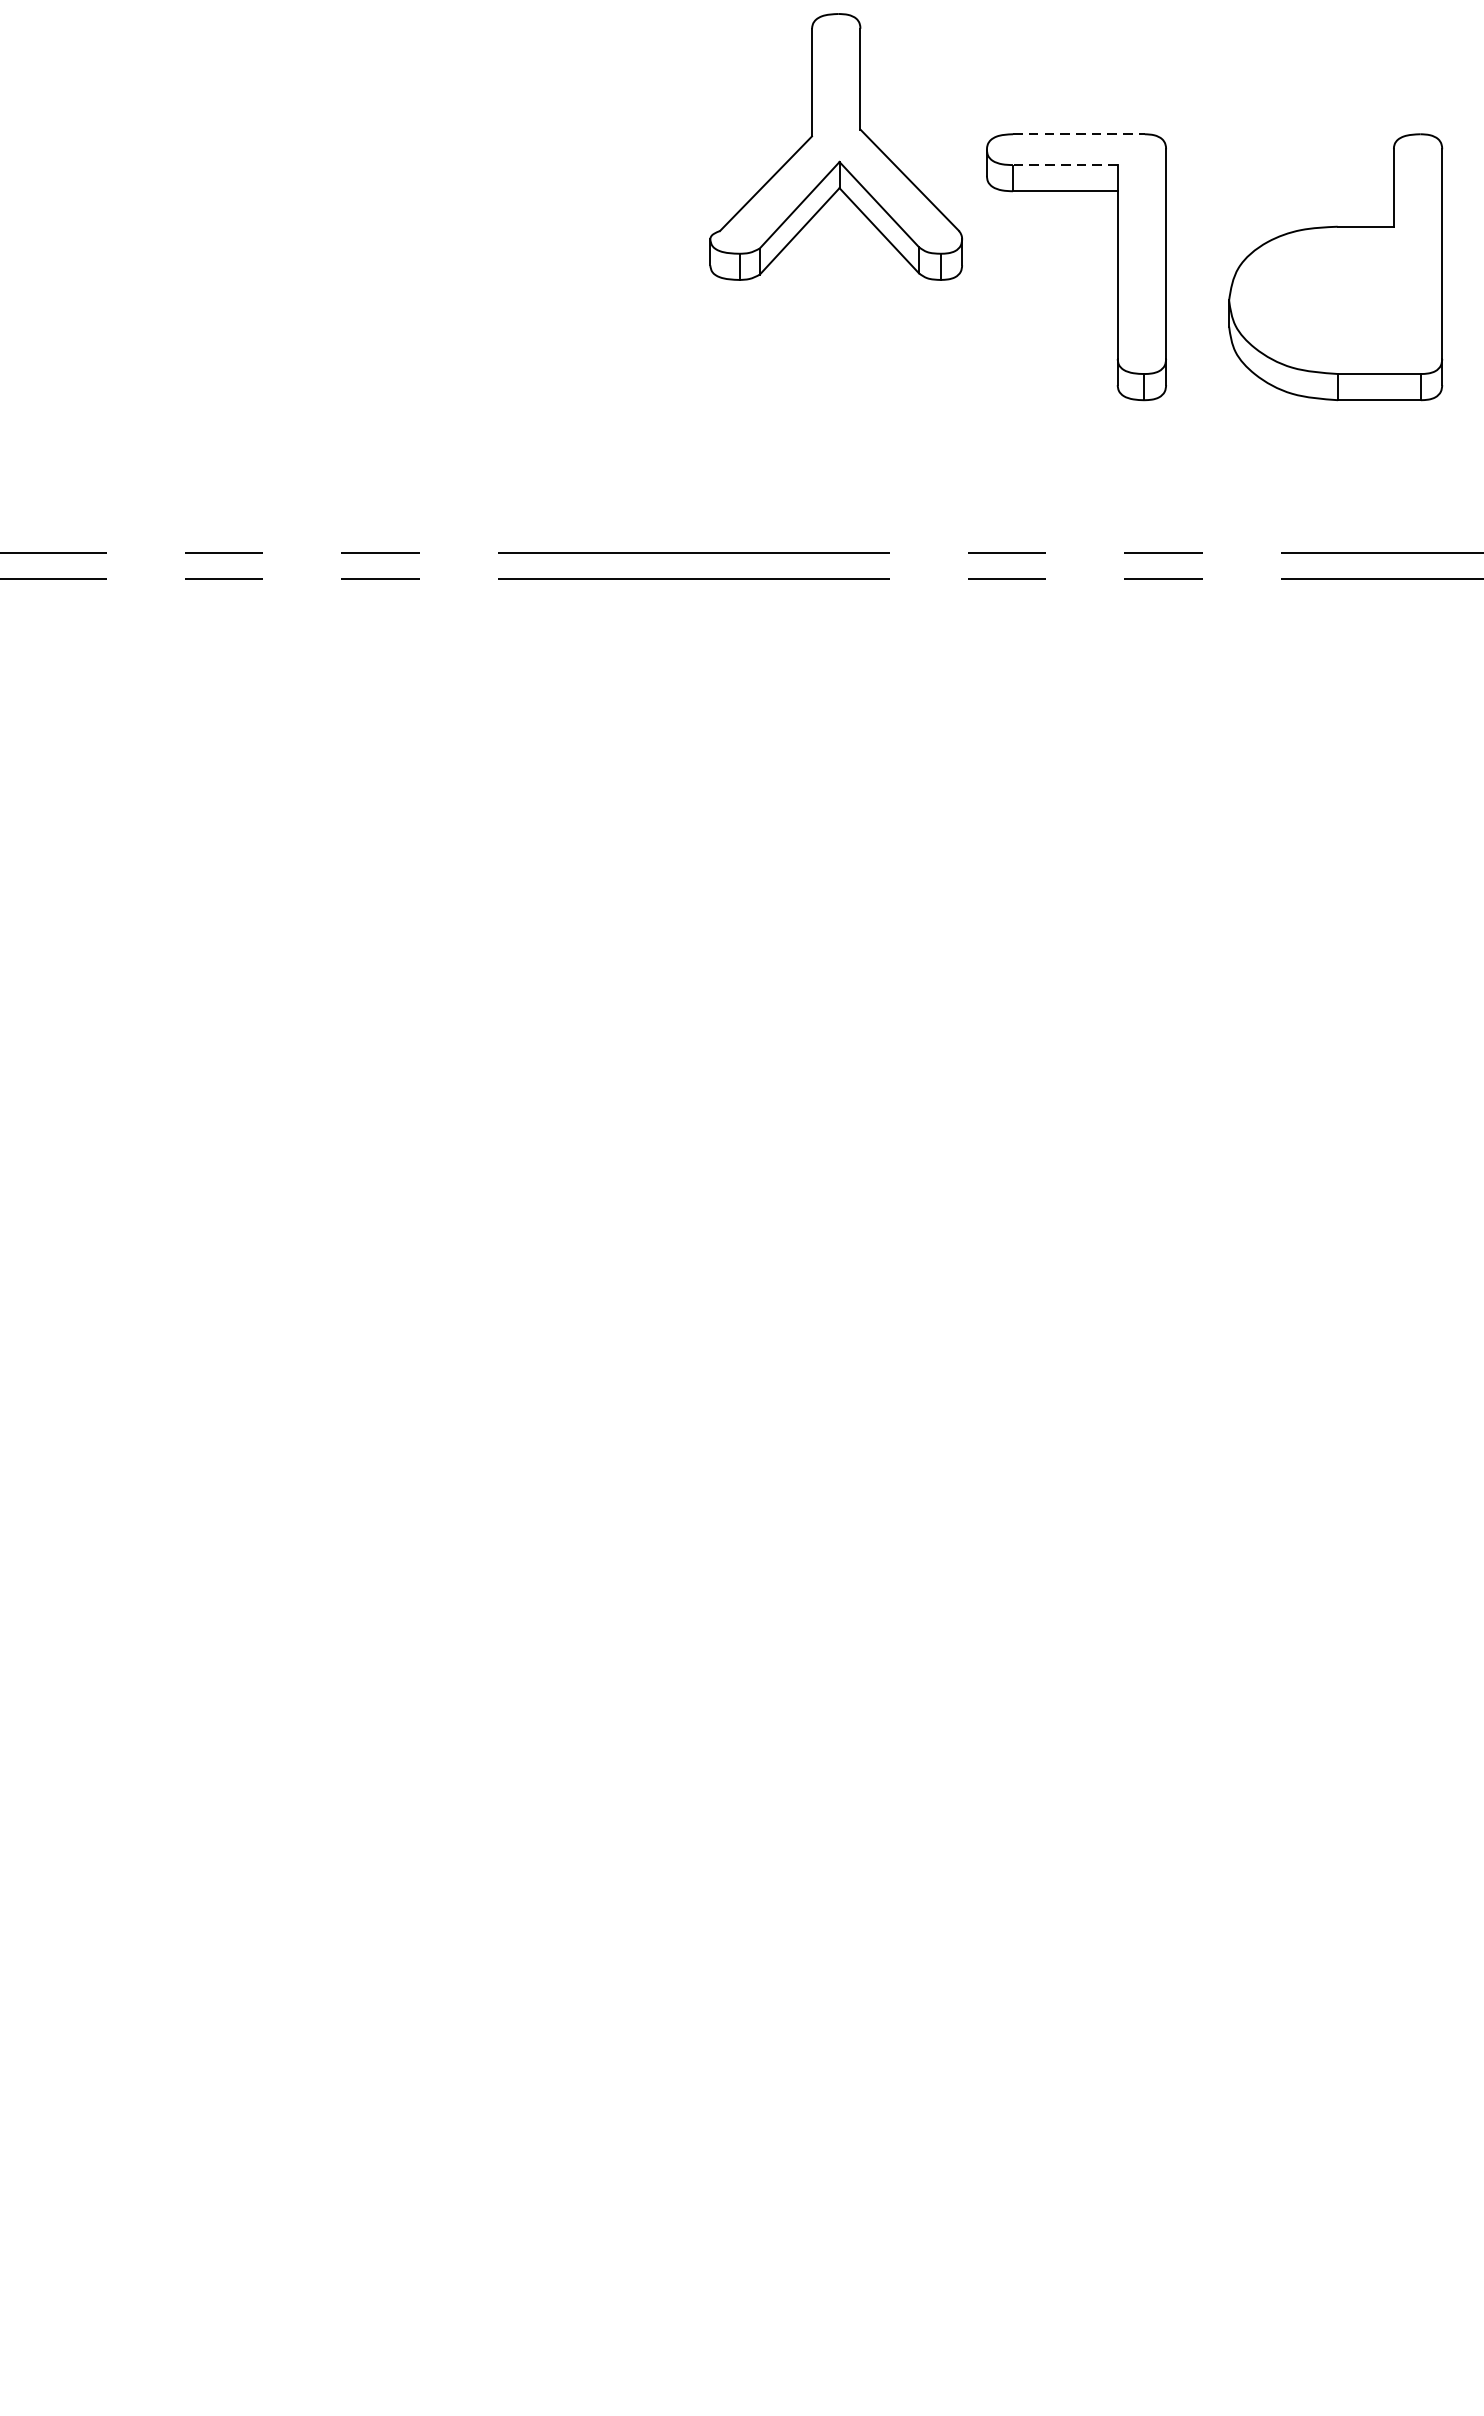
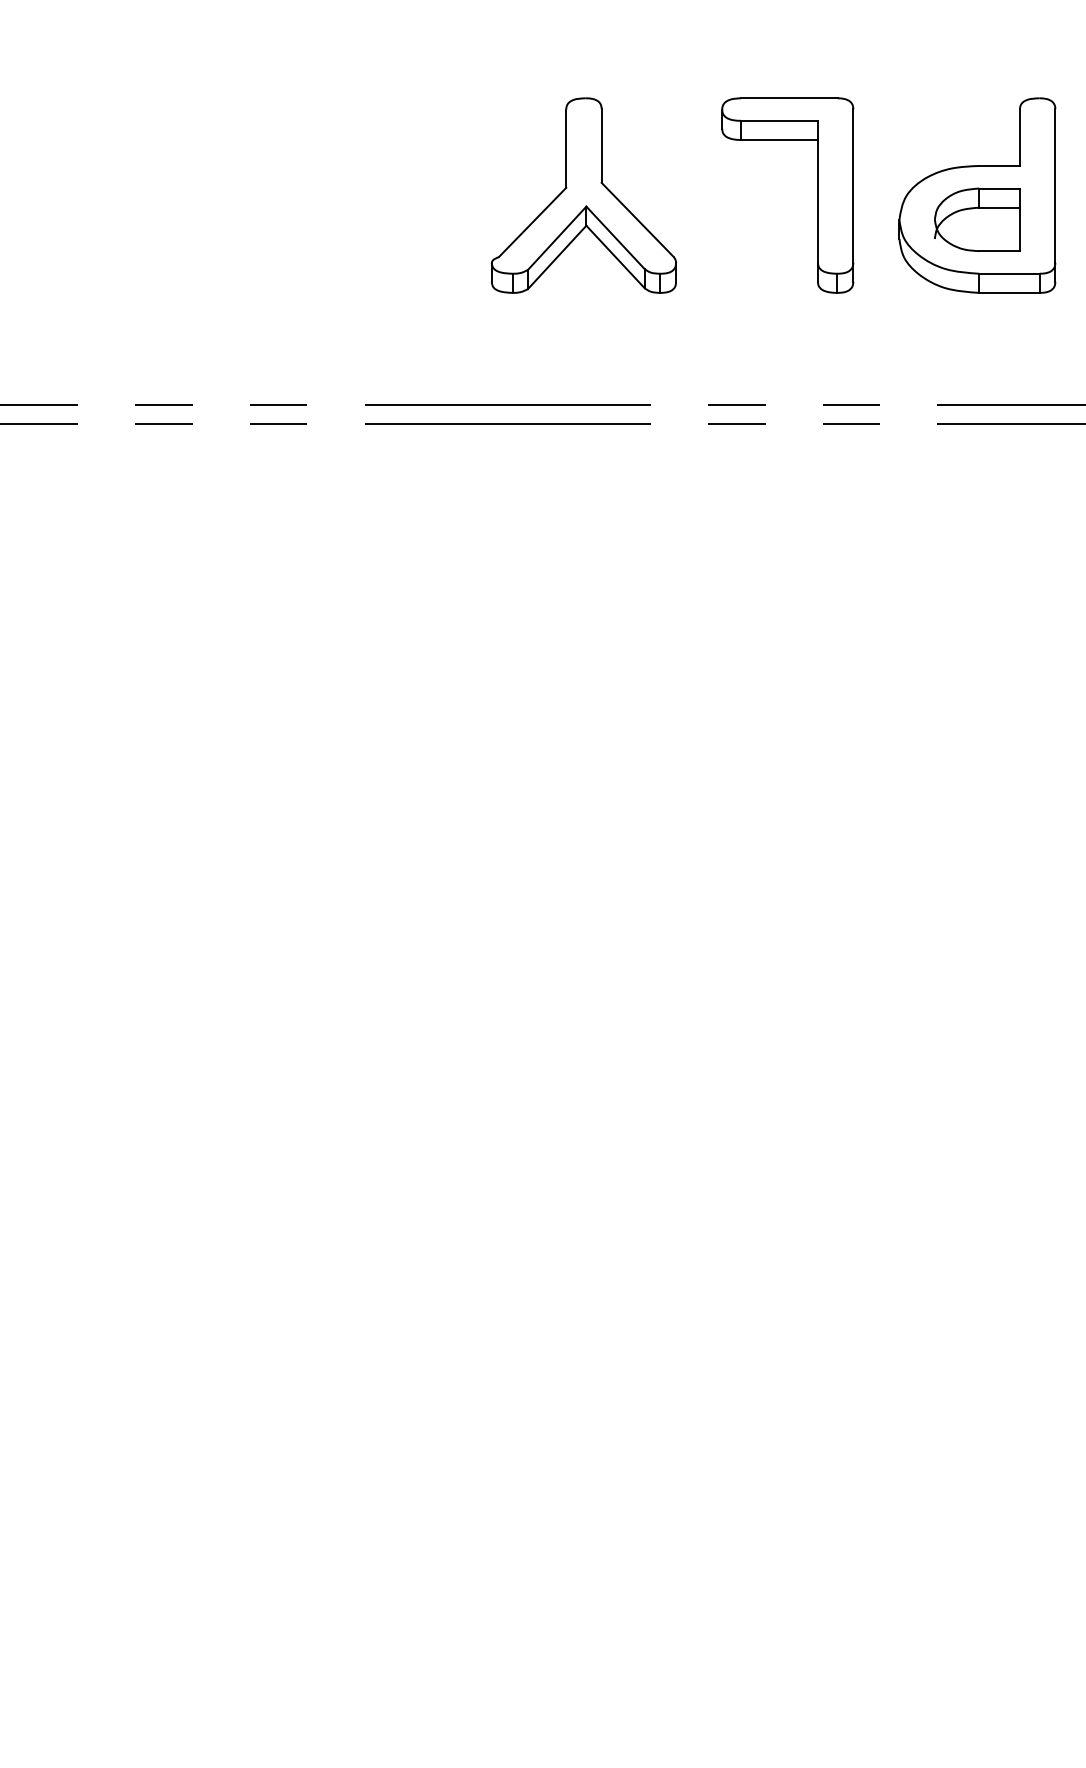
line: (1080, 134) -> (790, 98), dashed -> solid
part: (835, 146) -> (583, 195), moved
line: (1065, 164) -> (779, 120), dashed -> solid
part: (1335, 299) -> (977, 219), added

